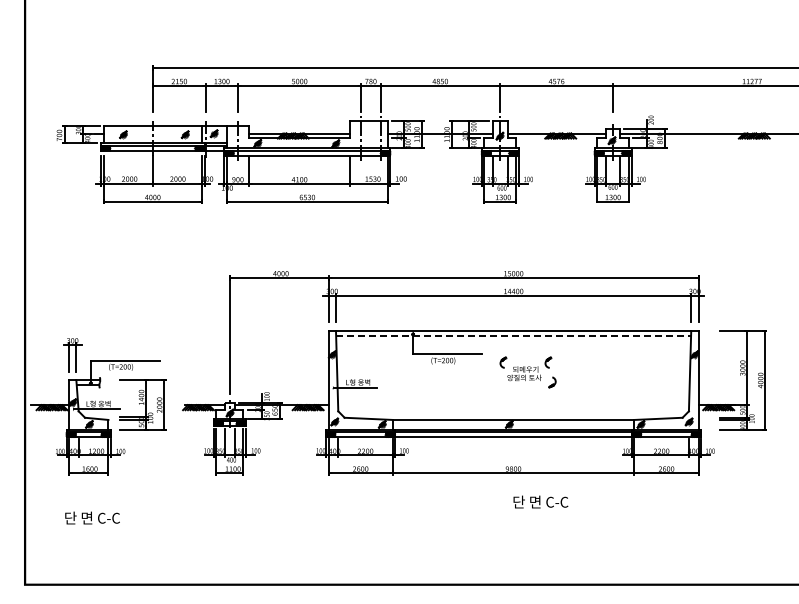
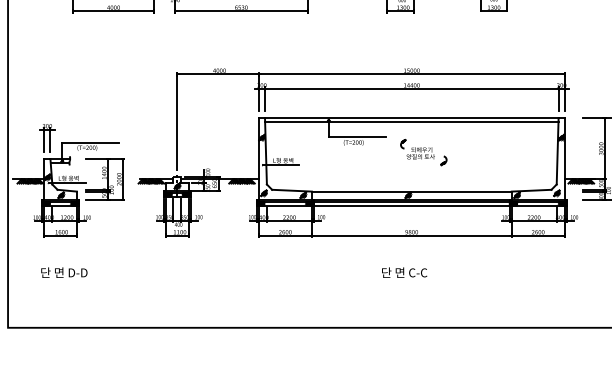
line: (513, 336) -> (411, 122), dashed -> solid
part: (548, 362) -> (440, 144), removed
text: (540, 501) -> (404, 272), moved
text: (109, 517) -> (77, 272), 단 면 C-C -> 단 면 D-D

